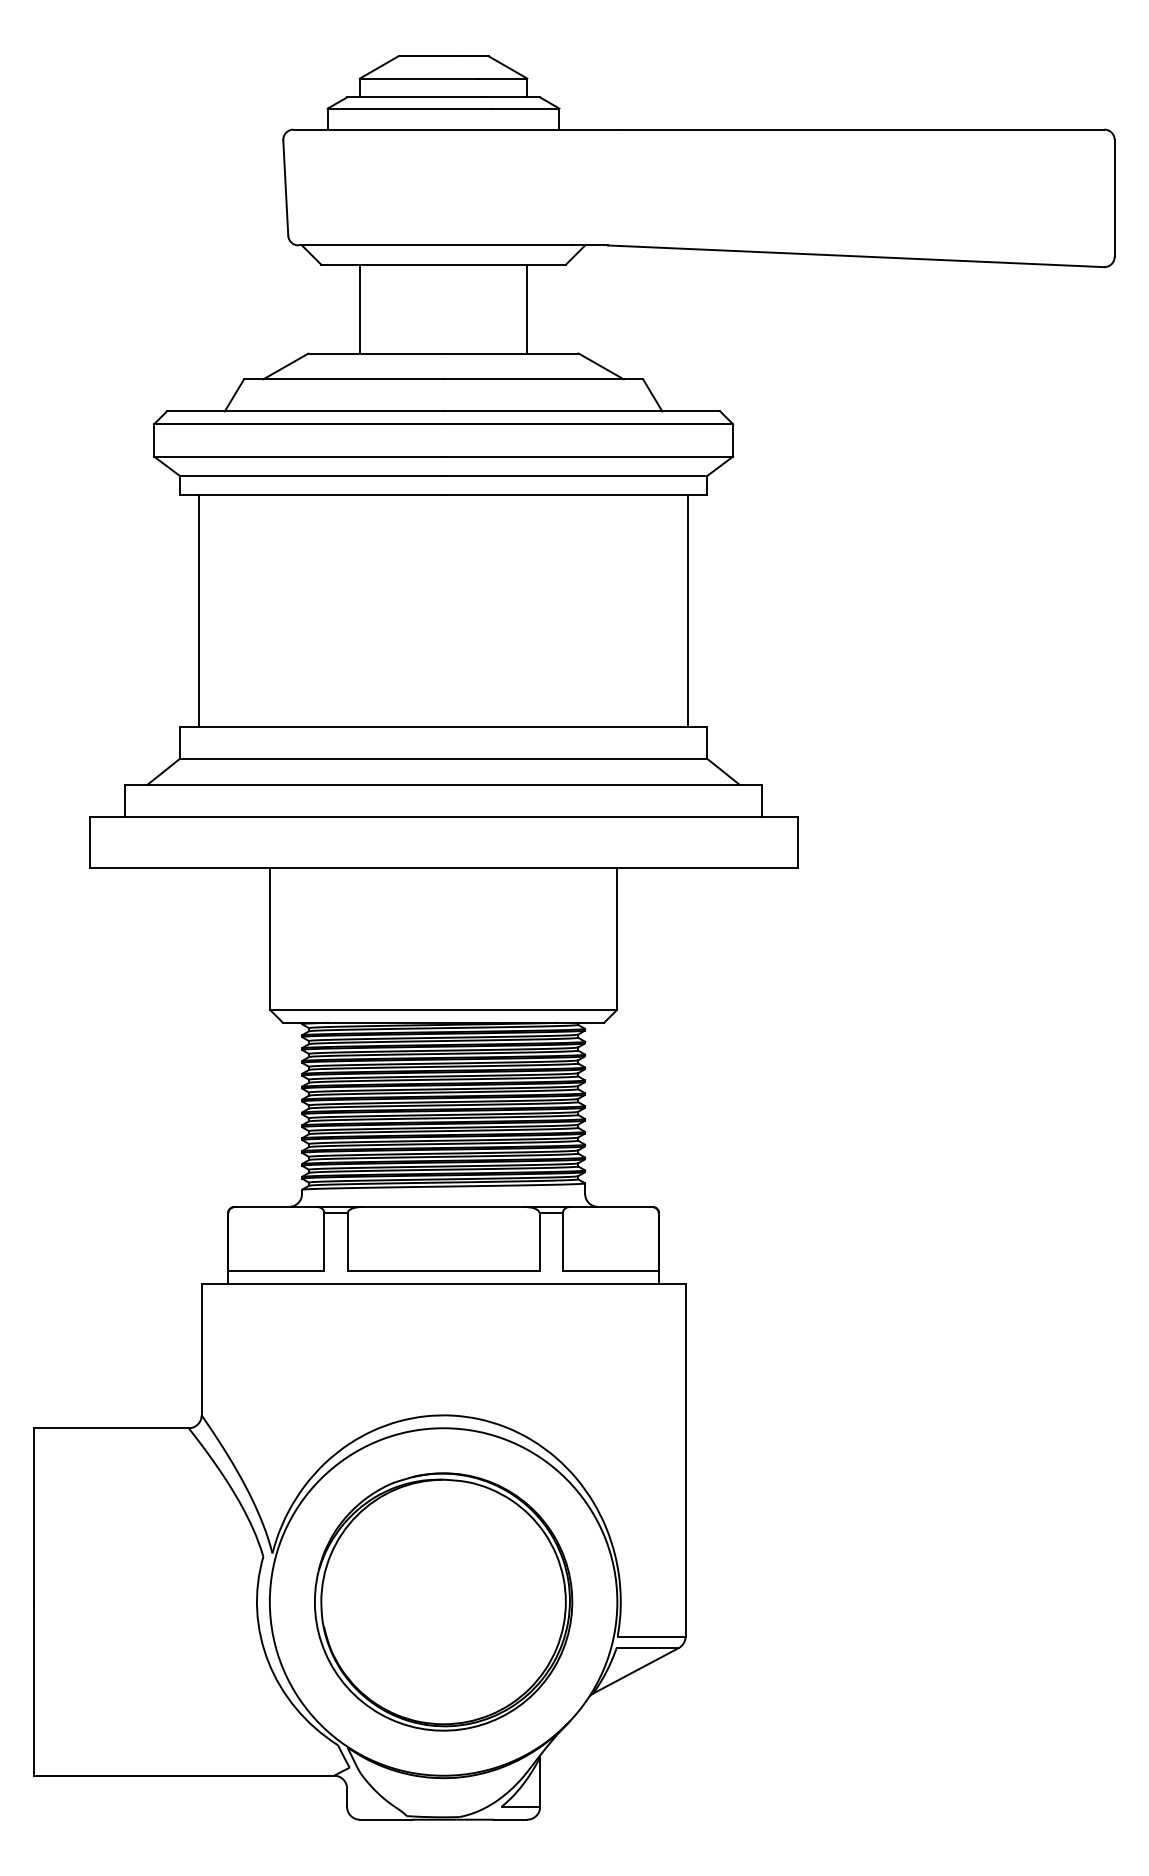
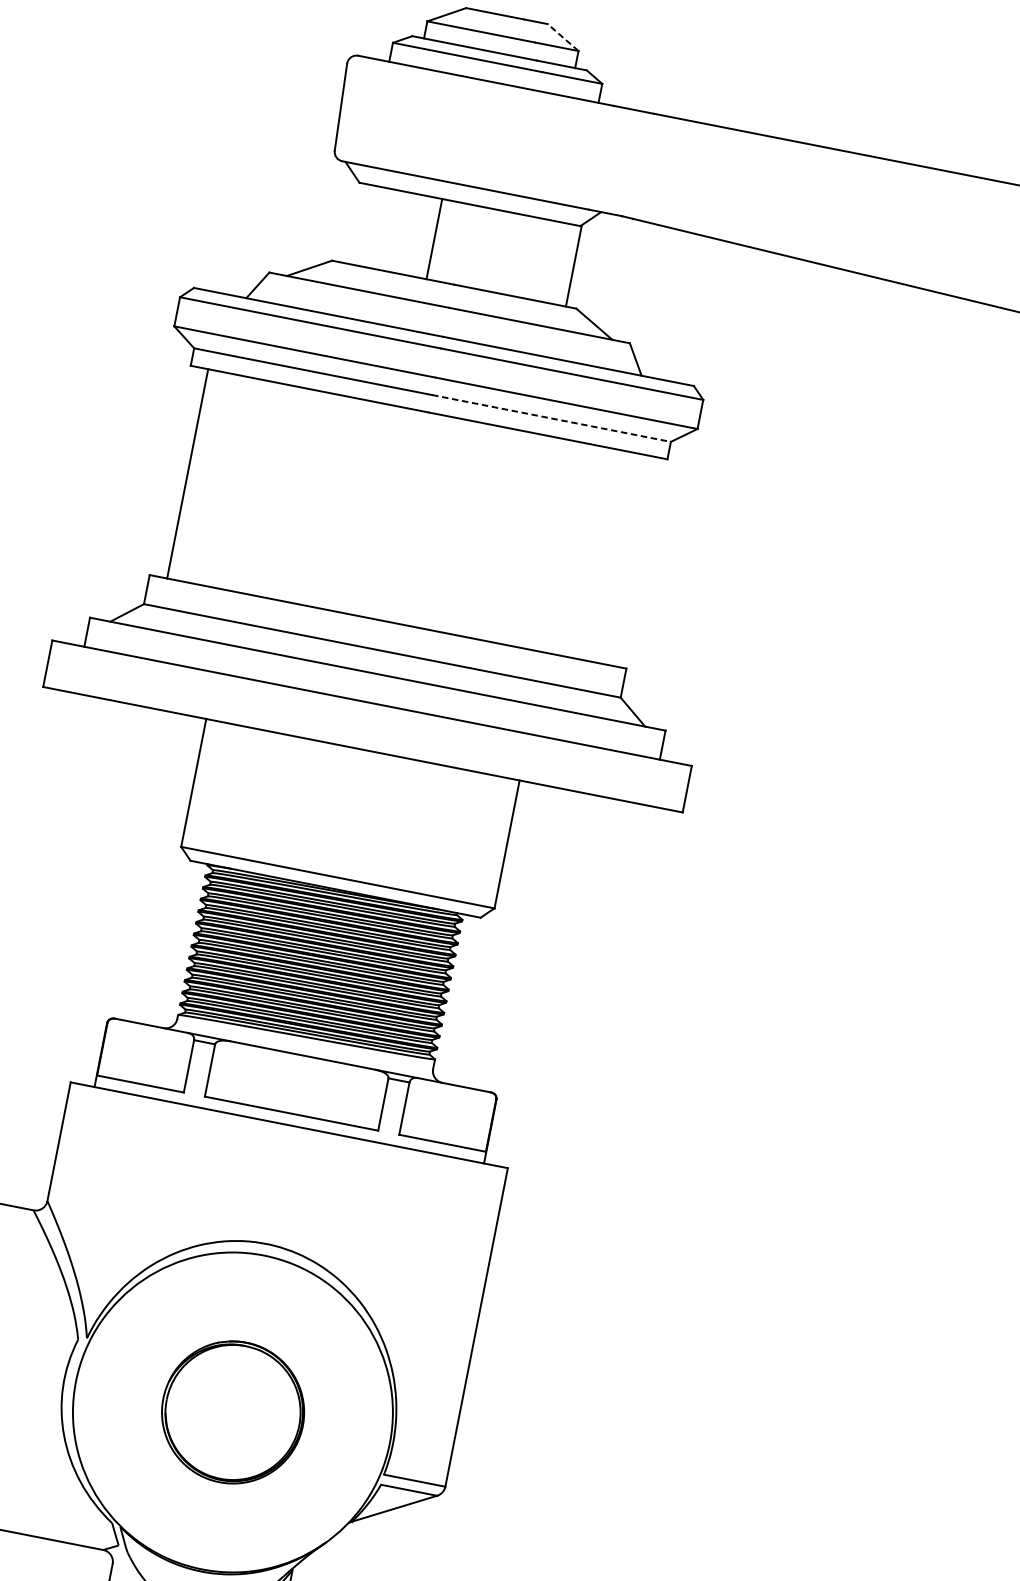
line: (507, 67) -> (562, 37), solid -> dashed
line: (359, 308) -> (434, 238), moved
line: (527, 308) -> (574, 265), moved
line: (575, 475) -> (551, 418), solid -> dashed
line: (688, 610) -> (629, 560), removed
part: (443, 1601) -> (232, 1411), size x0.6

